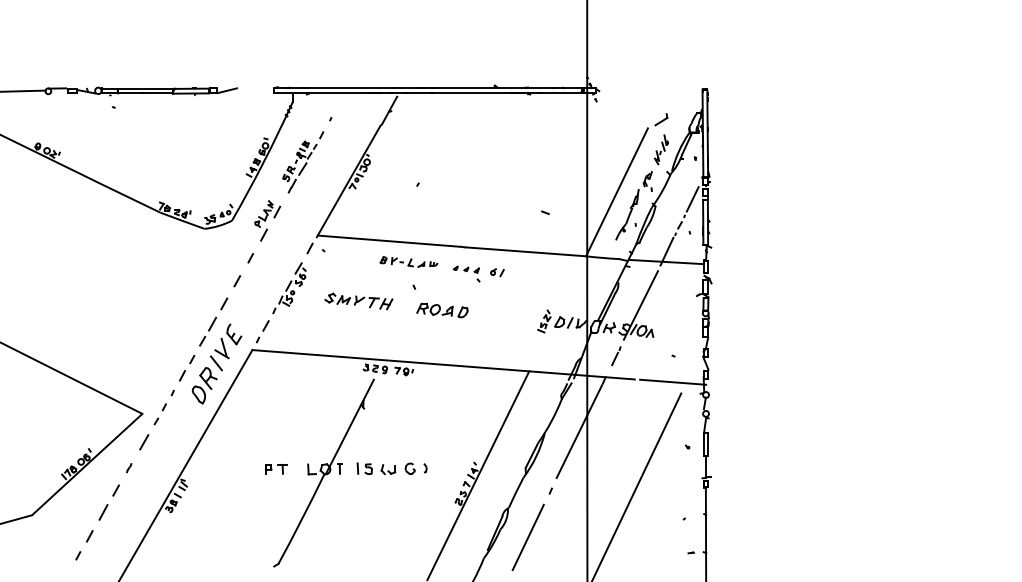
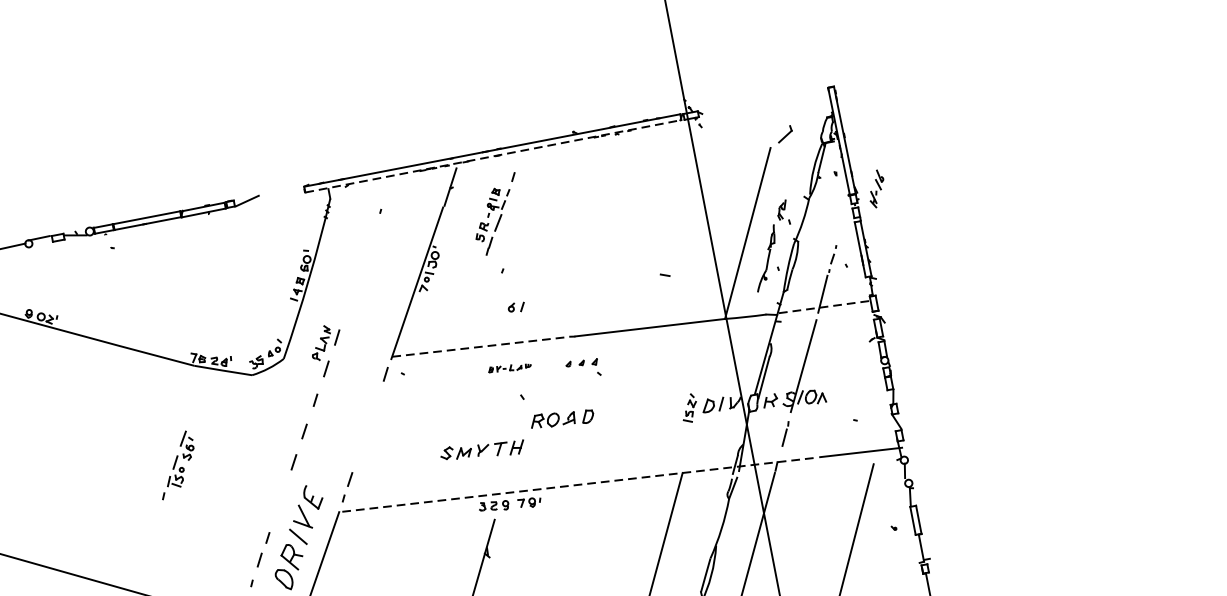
line: (428, 92) -> (493, 155), solid -> dashed
part: (660, 149) -> (875, 188), moved
part: (303, 162) -> (497, 214), moved
line: (692, 199) -> (841, 224), removed
line: (389, 241) -> (481, 347), solid -> dashed
part: (408, 261) -> (509, 367), size x0.6
line: (667, 262) -> (826, 307), solid -> dashed
part: (497, 272) -> (516, 307), moved
part: (289, 288) -> (176, 465), moved
part: (358, 301) -> (482, 450), moved
part: (208, 331) -> (281, 499), removed
line: (443, 364) -> (576, 484), solid -> dashed

